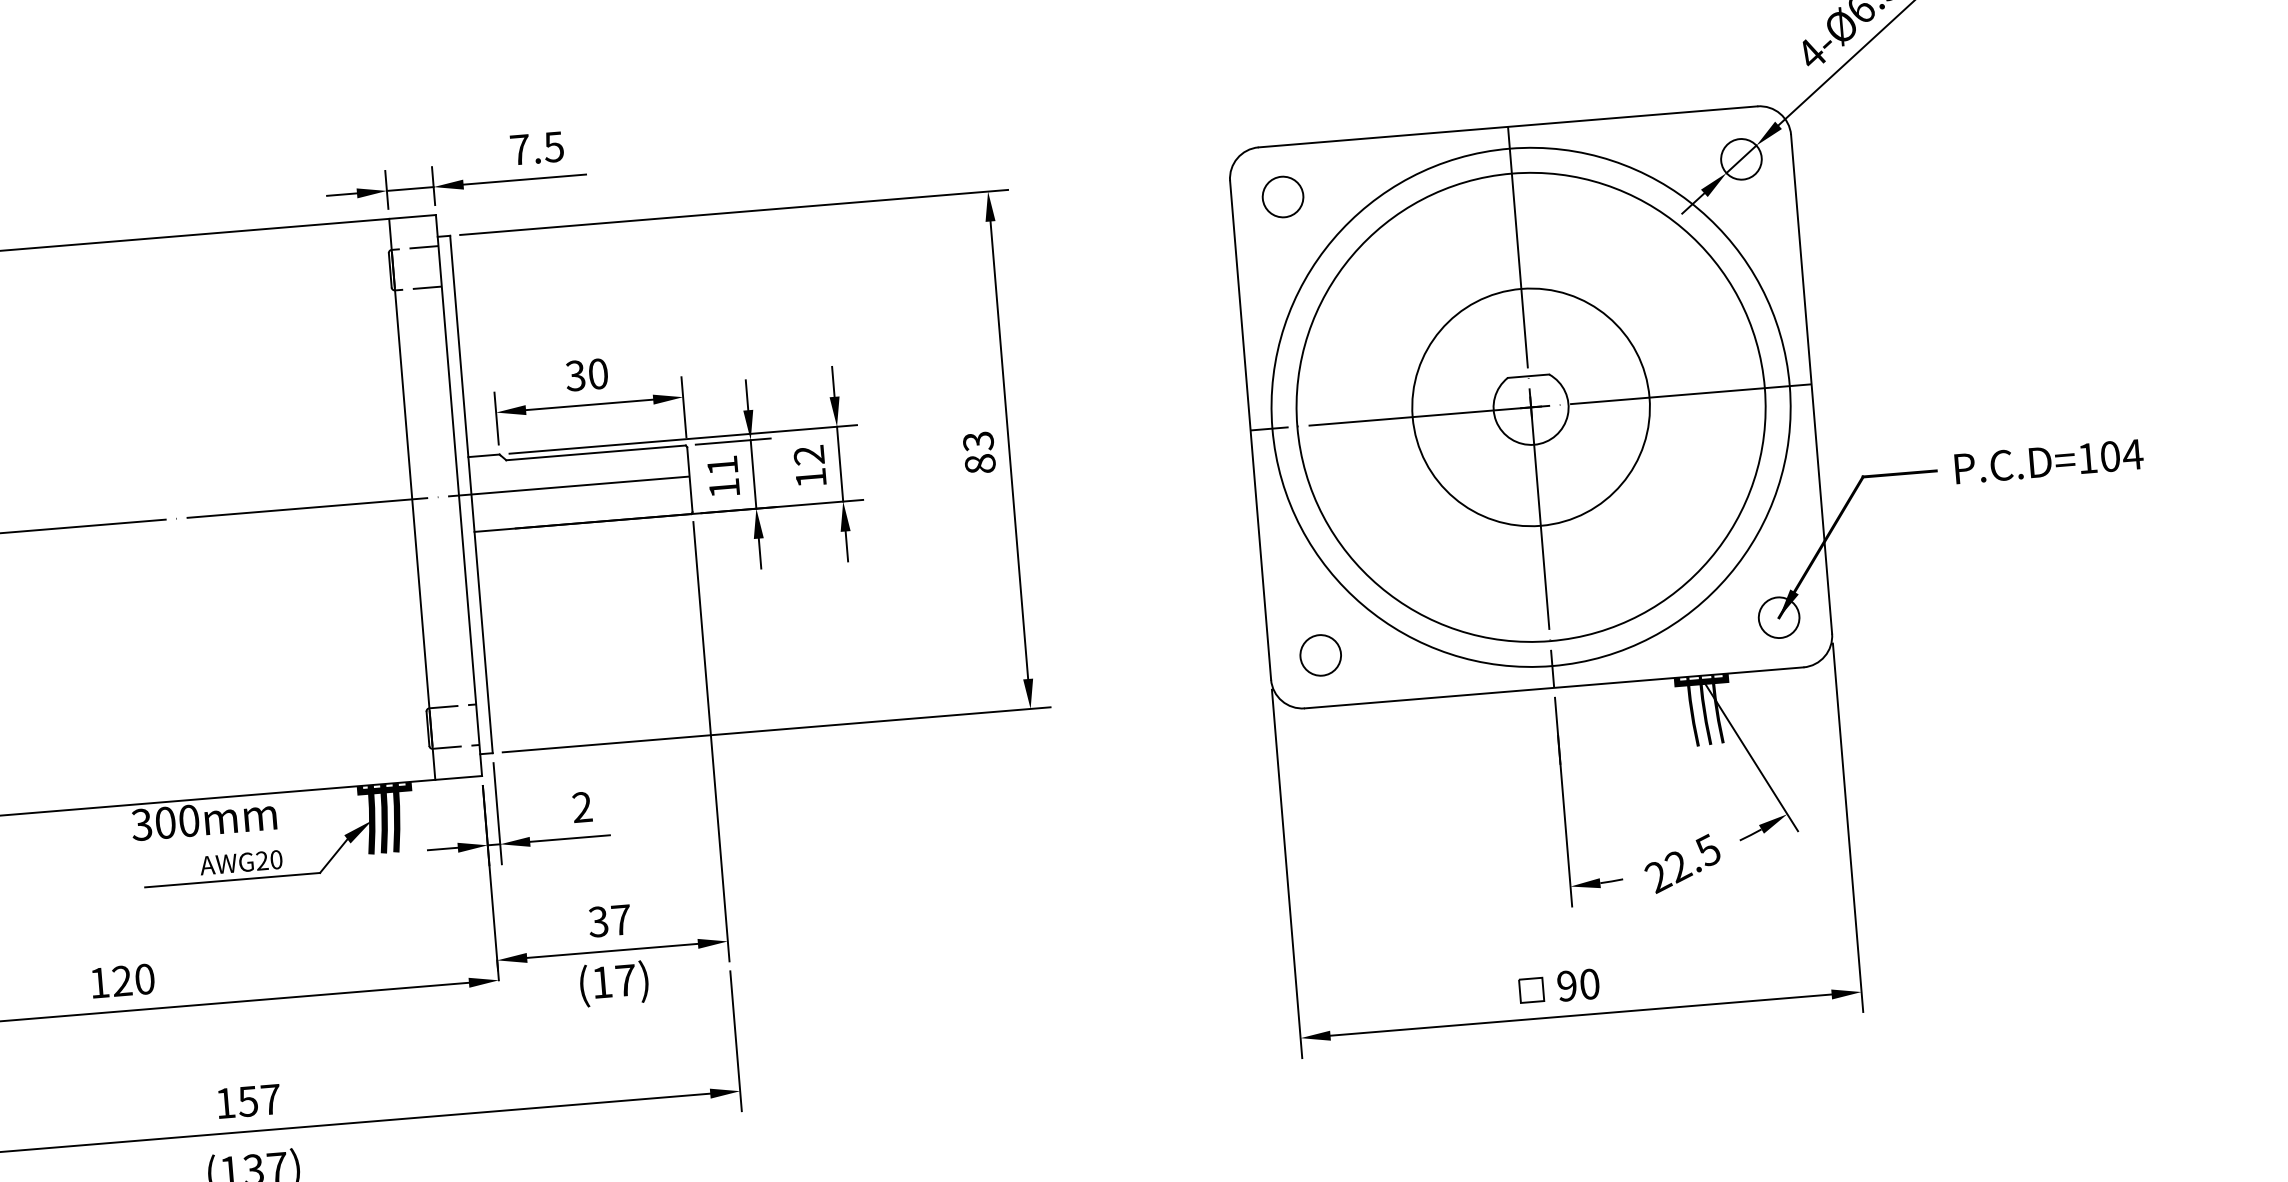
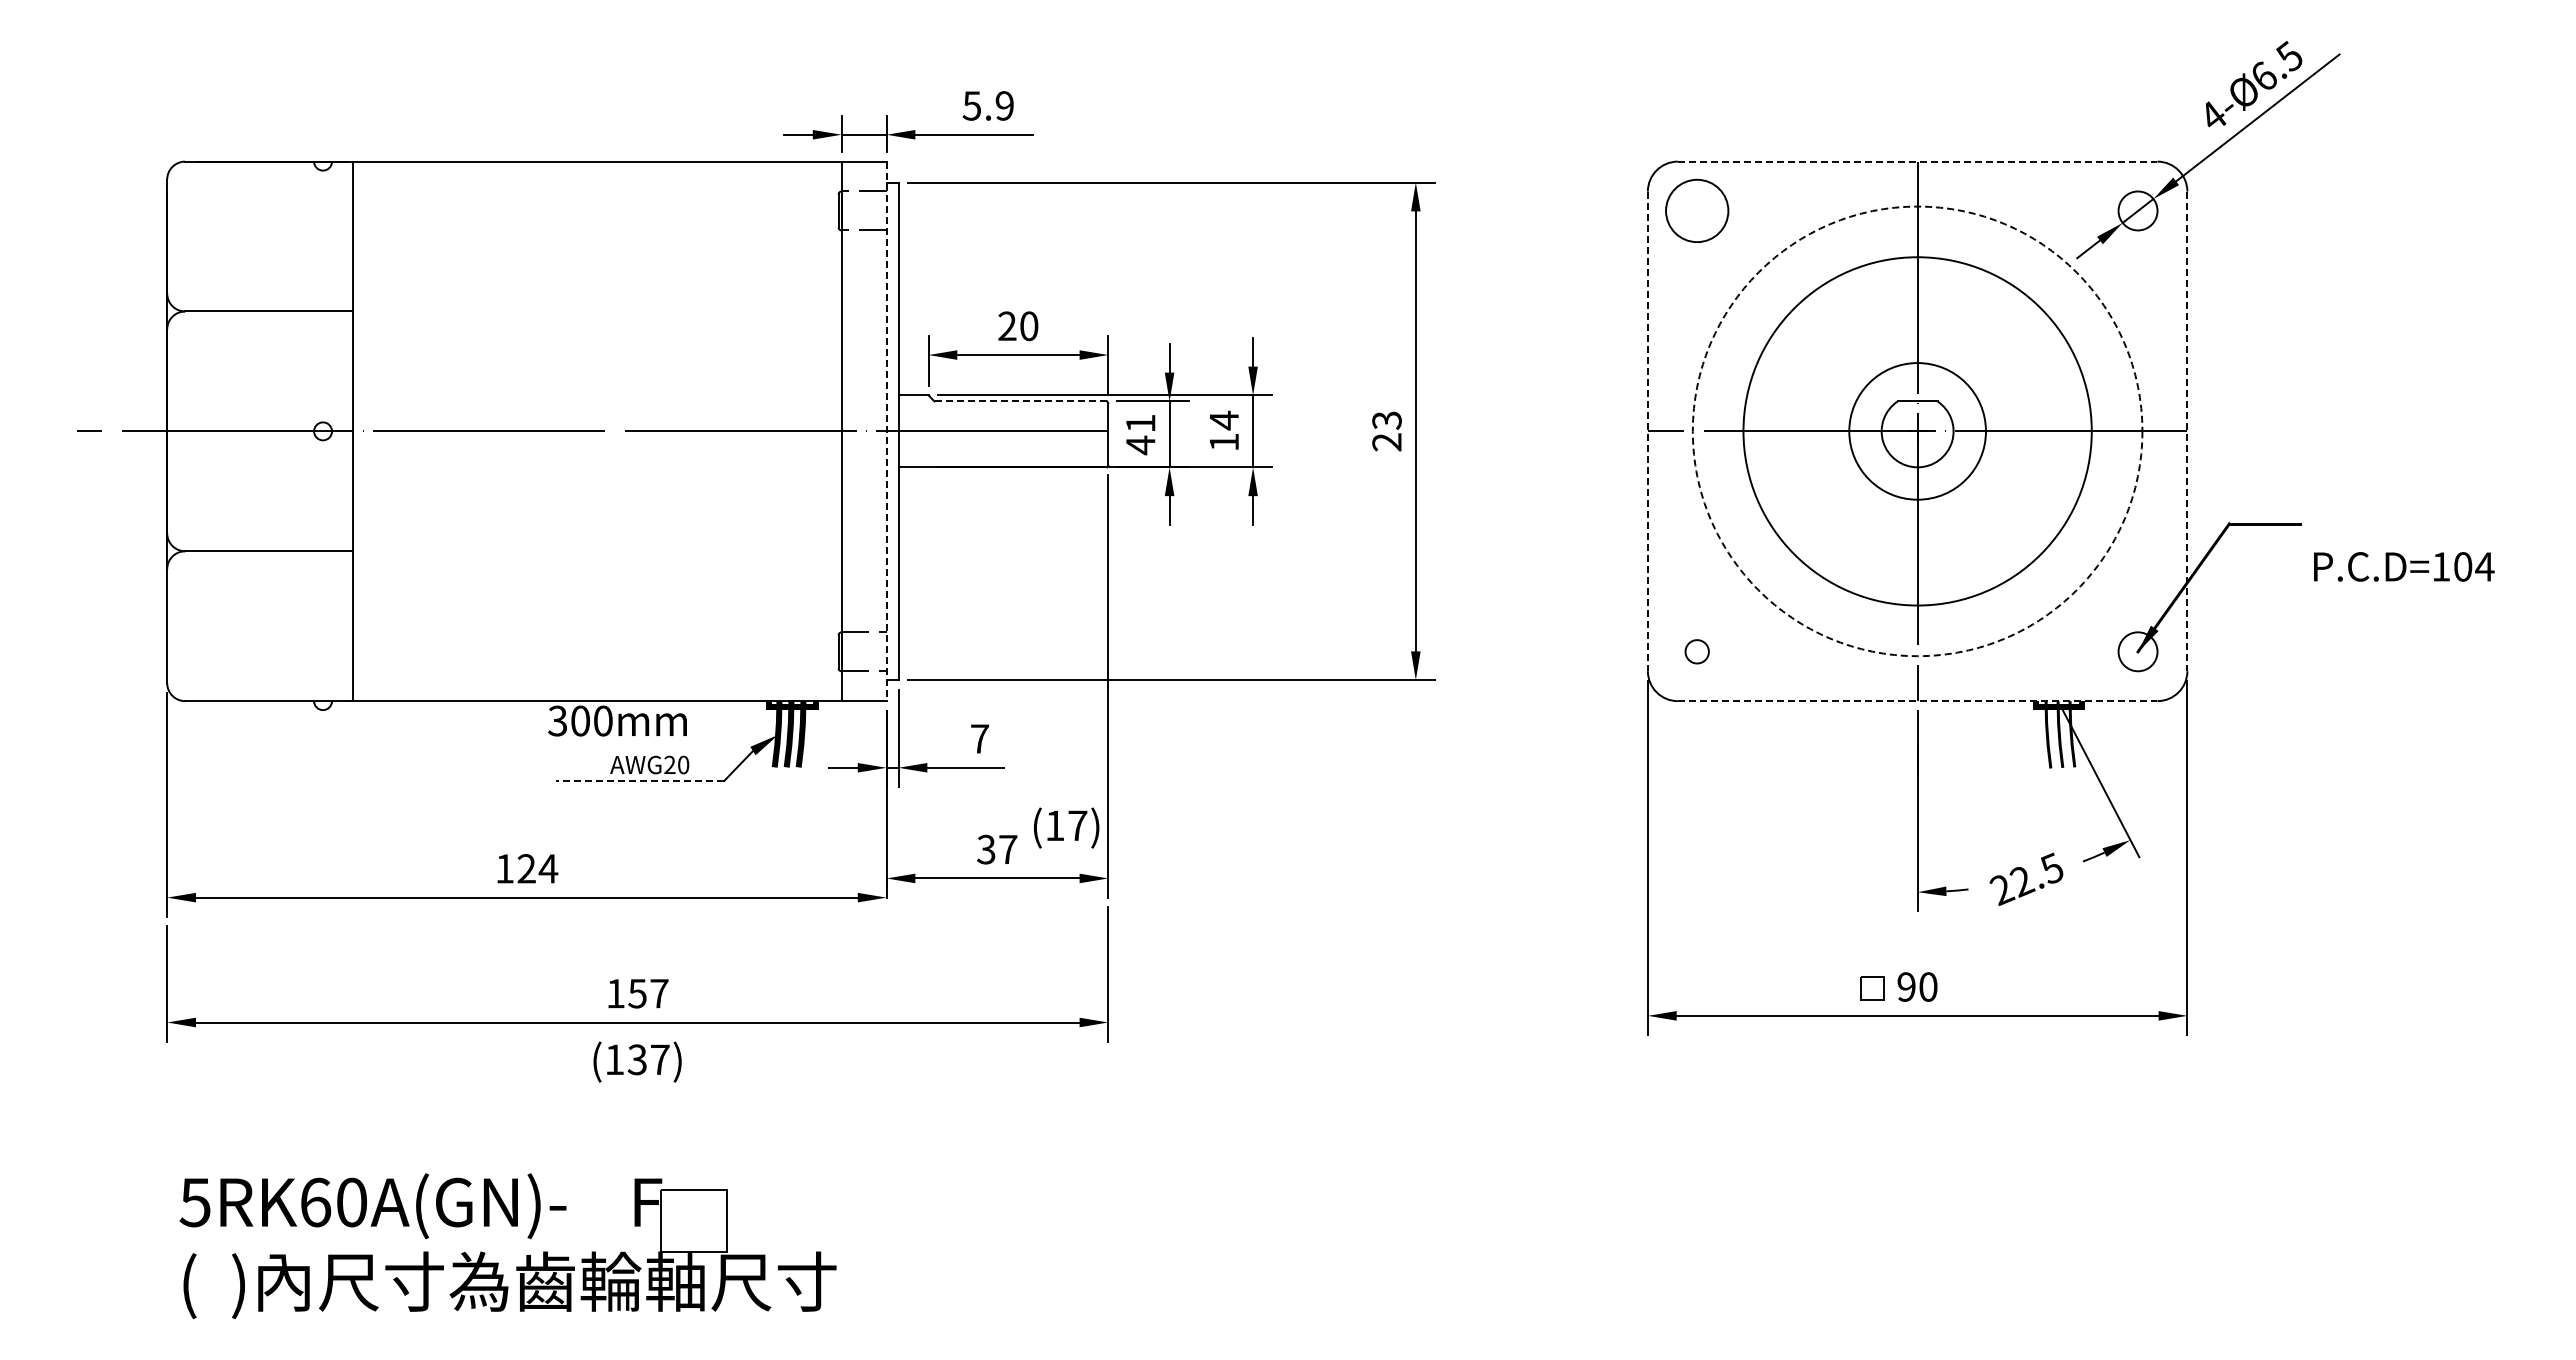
line: (1507, 126) -> (1917, 161), solid -> dashed
text: (536, 148) -> (987, 105), 7.5 -> 5.9
circle: (1282, 196) -> (1696, 210), size x1.6
text: (575, 376) -> (1007, 326), 30 -> 20
line: (1811, 384) -> (2187, 431), solid -> dashed
circle: (1530, 407) -> (1917, 431), size x0.6
circle: (1530, 407) -> (1917, 431), size x0.7
circle: (1530, 407) -> (1917, 431), solid -> dashed
line: (1250, 430) -> (1647, 431), solid -> dashed
line: (596, 452) -> (1021, 401), solid -> dashed
text: (808, 455) -> (1223, 420), 12 -> 14
text: (2049, 461) -> (2404, 566), moved
text: (979, 464) -> (1386, 442), 83 -> 23
text: (724, 488) -> (1140, 445), 11 -> 41
line: (458, 495) -> (886, 431), solid -> dashed
circle: (1319, 655) -> (1696, 651), size x0.6
line: (1554, 688) -> (1917, 701), solid -> dashed
text: (582, 806) -> (980, 738), 2 -> 7
line: (232, 880) -> (639, 781), solid -> dashed
text: (144, 978) -> (548, 868), 120 -> 124
text: (614, 983) -> (1066, 827), moved

